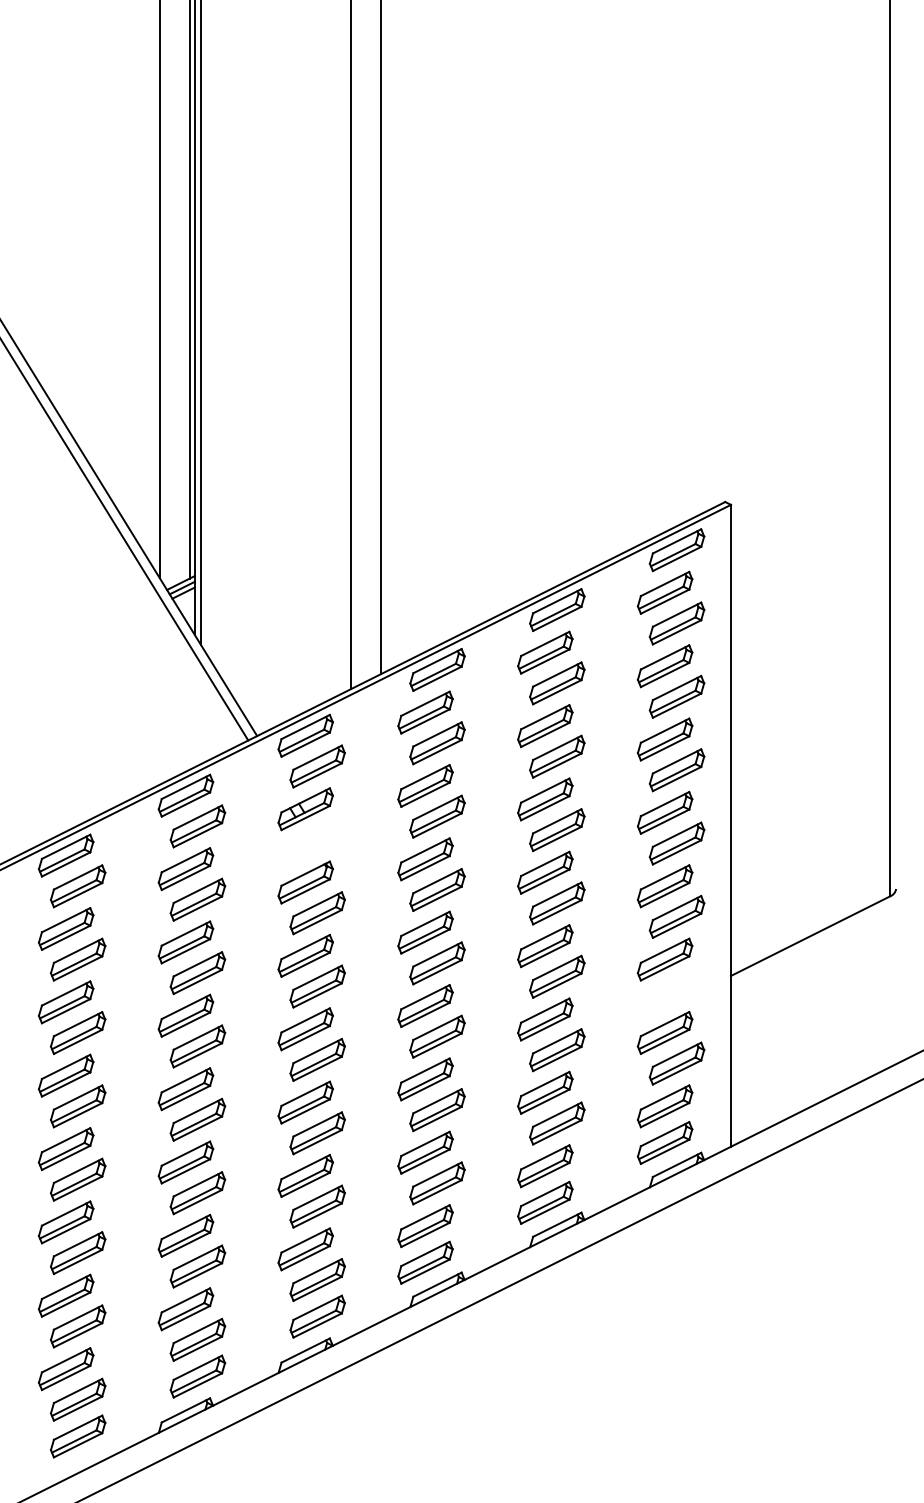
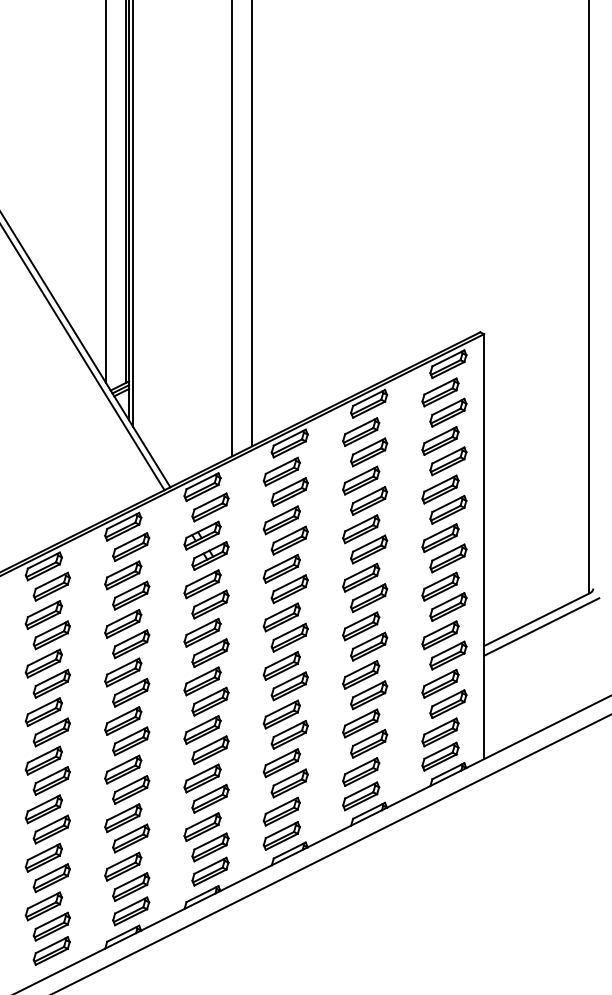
part: (317, 839) -> (210, 555), added
line: (817, 946) -> (541, 626), added
part: (677, 990) -> (448, 655), added

